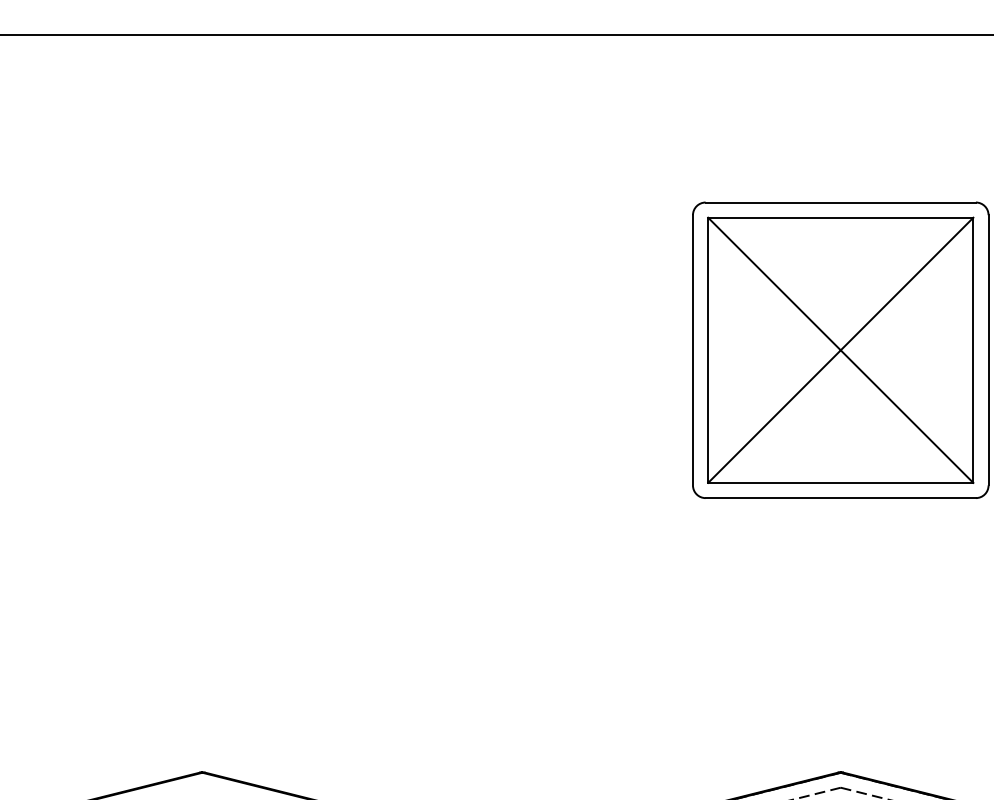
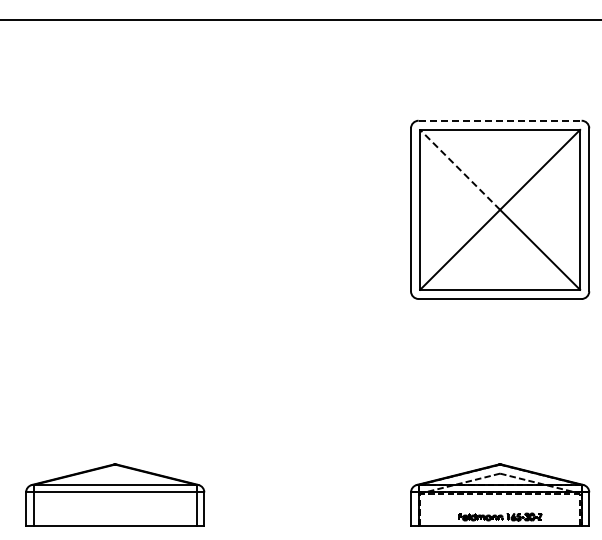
line: (841, 202) -> (500, 120), solid -> dashed
line: (775, 283) -> (460, 169), solid -> dashed

